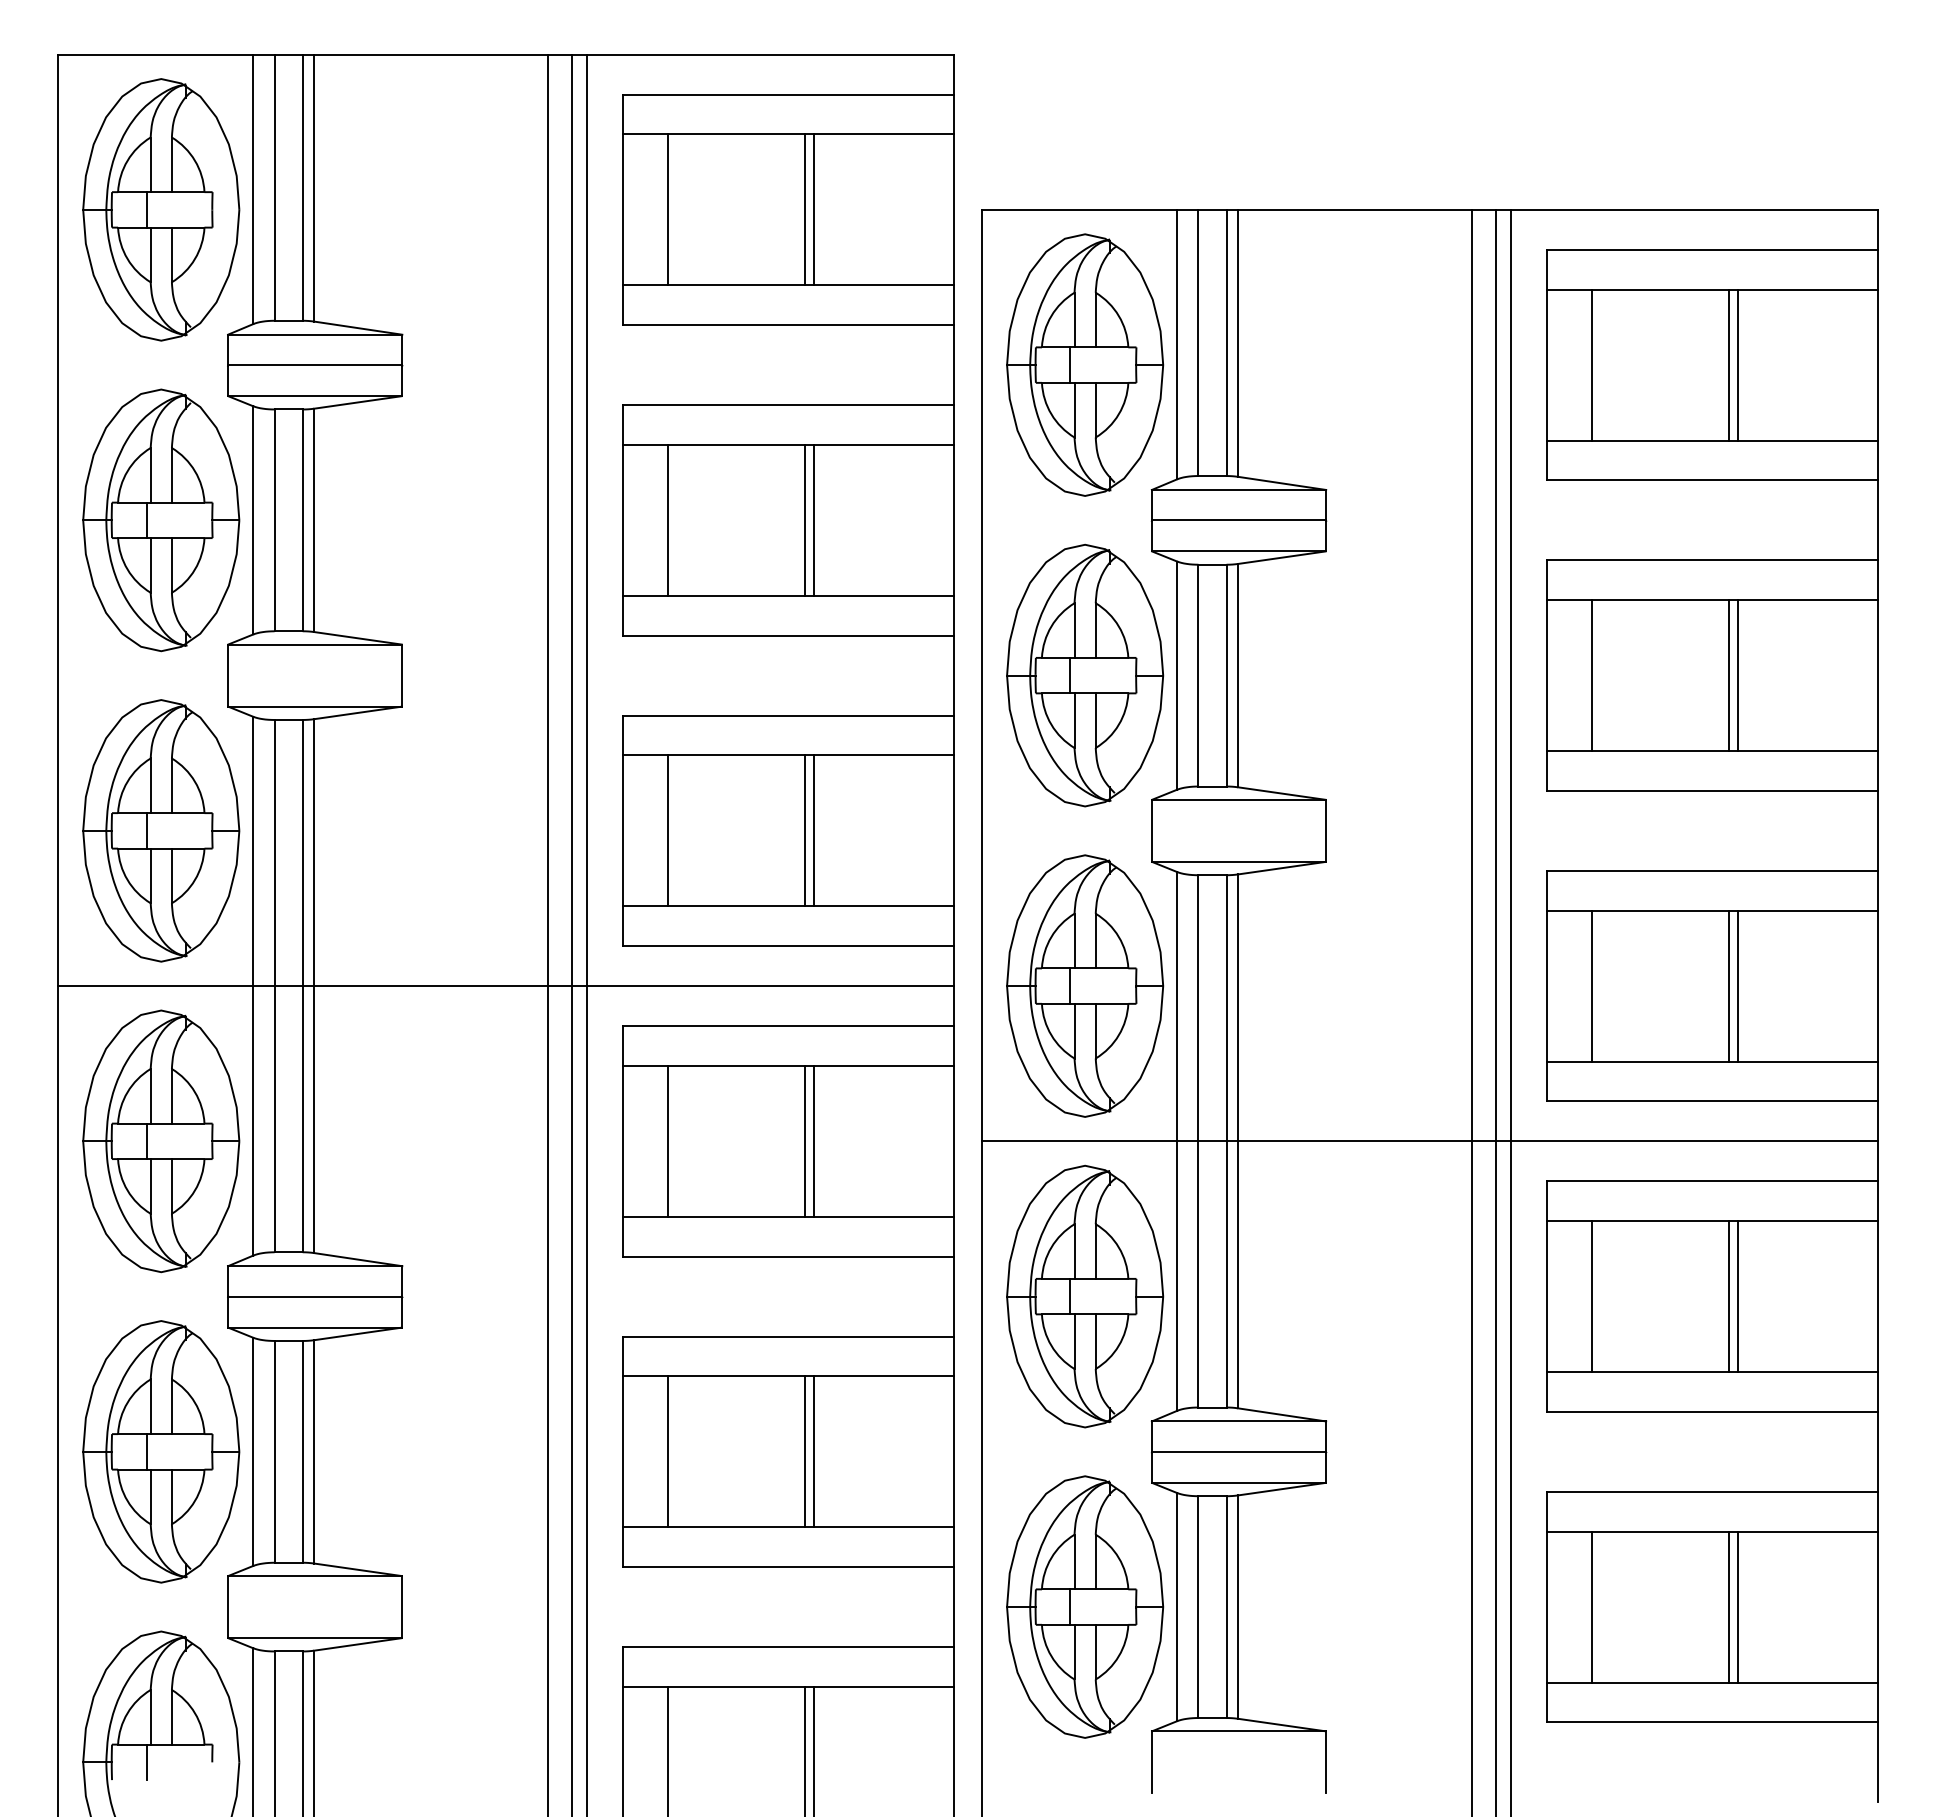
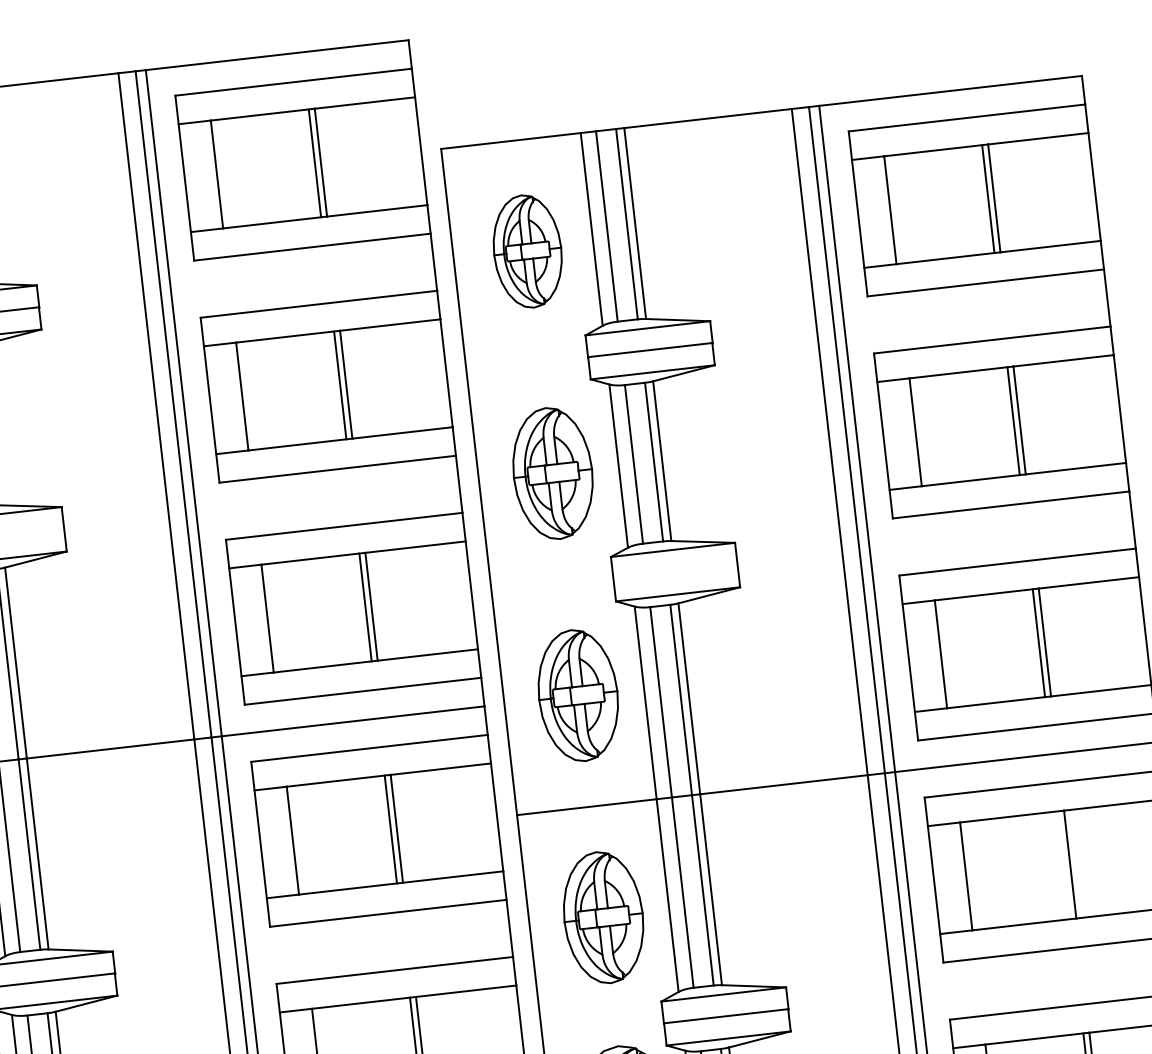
part: (1085, 364) -> (527, 251), size x0.6
part: (1085, 675) -> (553, 473), size x0.7
part: (1085, 985) -> (578, 695), size x0.7
part: (1085, 1296) -> (603, 917), size x0.7
line: (1729, 1296) -> (1064, 865), removed

